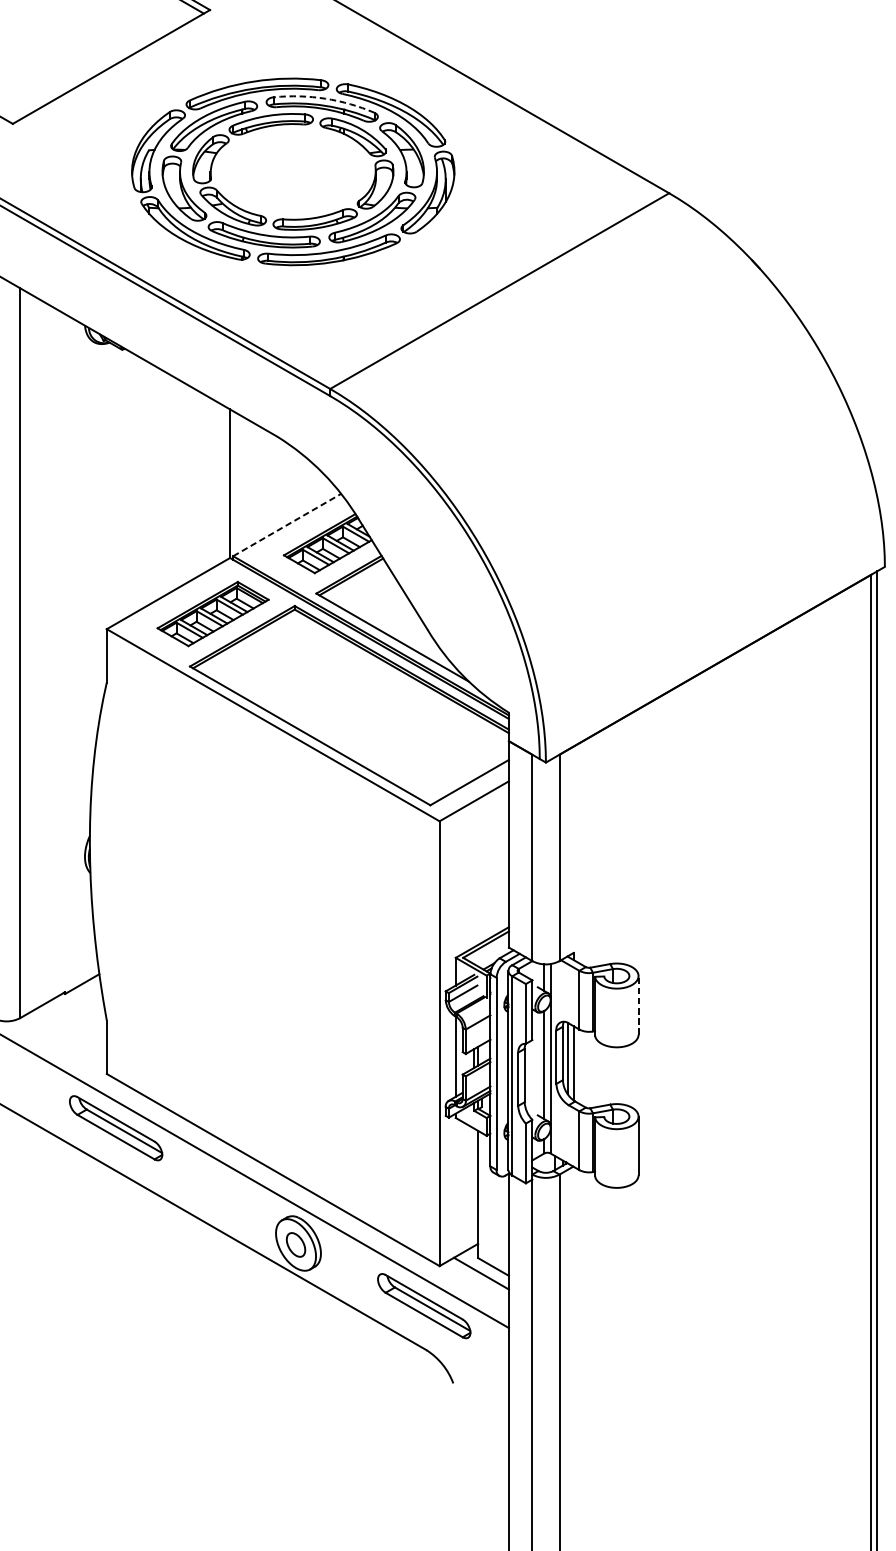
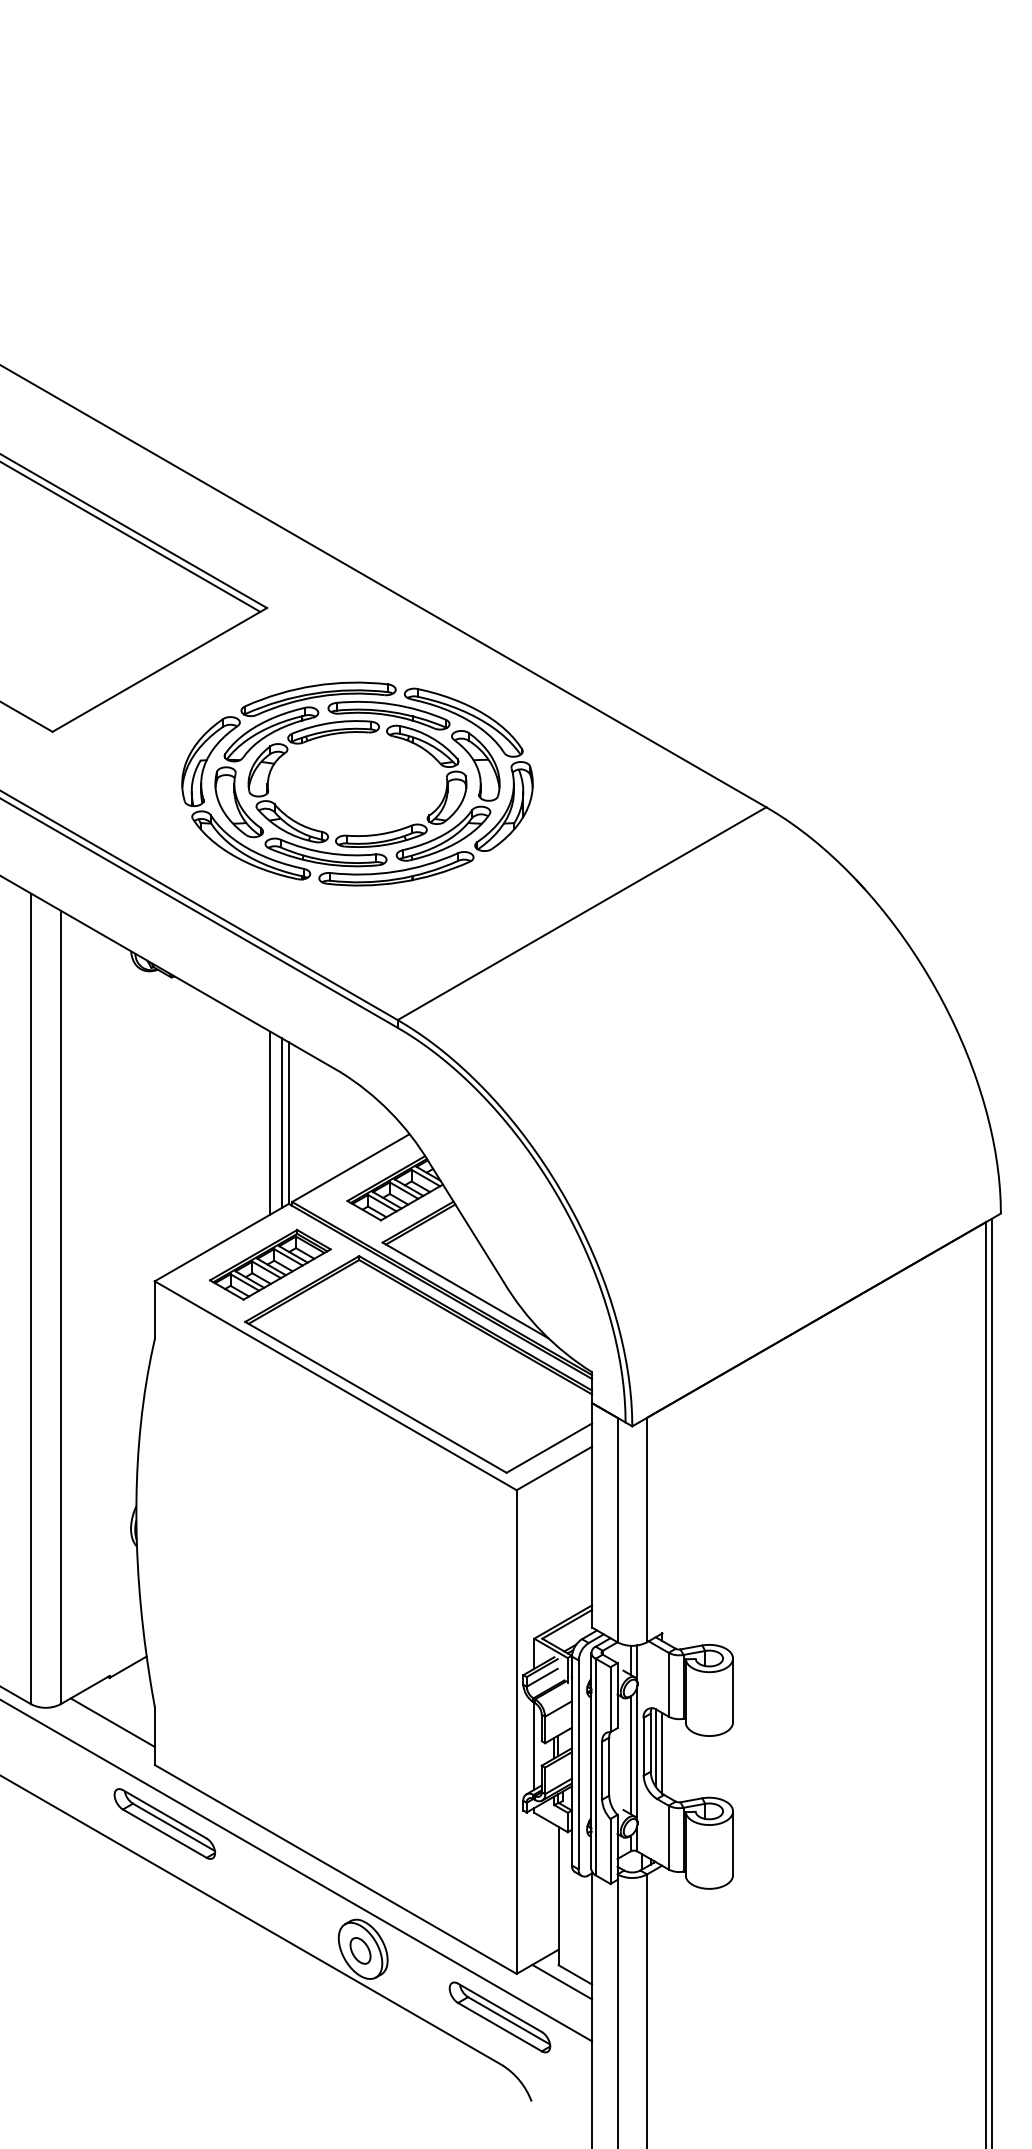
arc: (325, 98) -> (392, 704), dashed -> solid
line: (213, 483) -> (270, 1122), added
line: (224, 483) -> (282, 1122), added
line: (286, 525) -> (350, 1168), dashed -> solid
line: (639, 1005) -> (733, 1690), dashed -> solid
line: (67, 1034) -> (112, 1722), added

